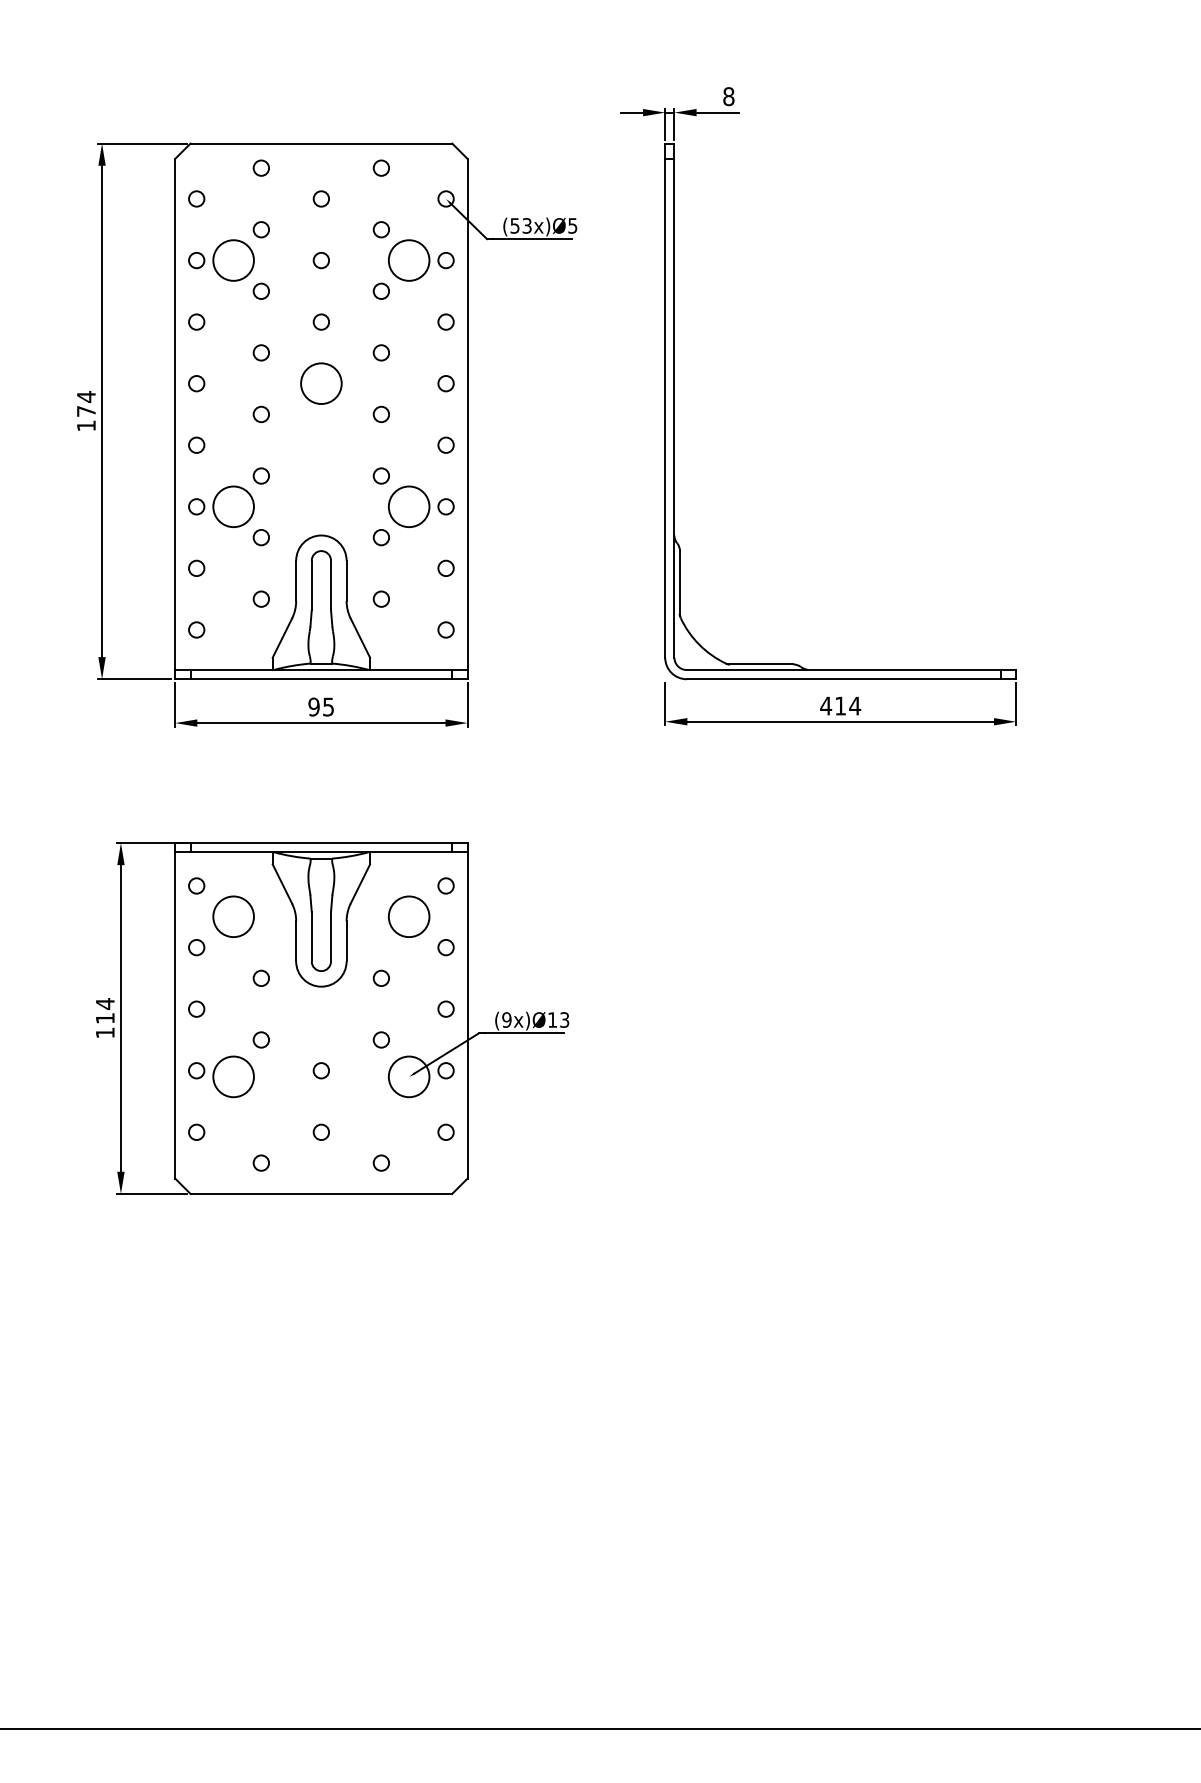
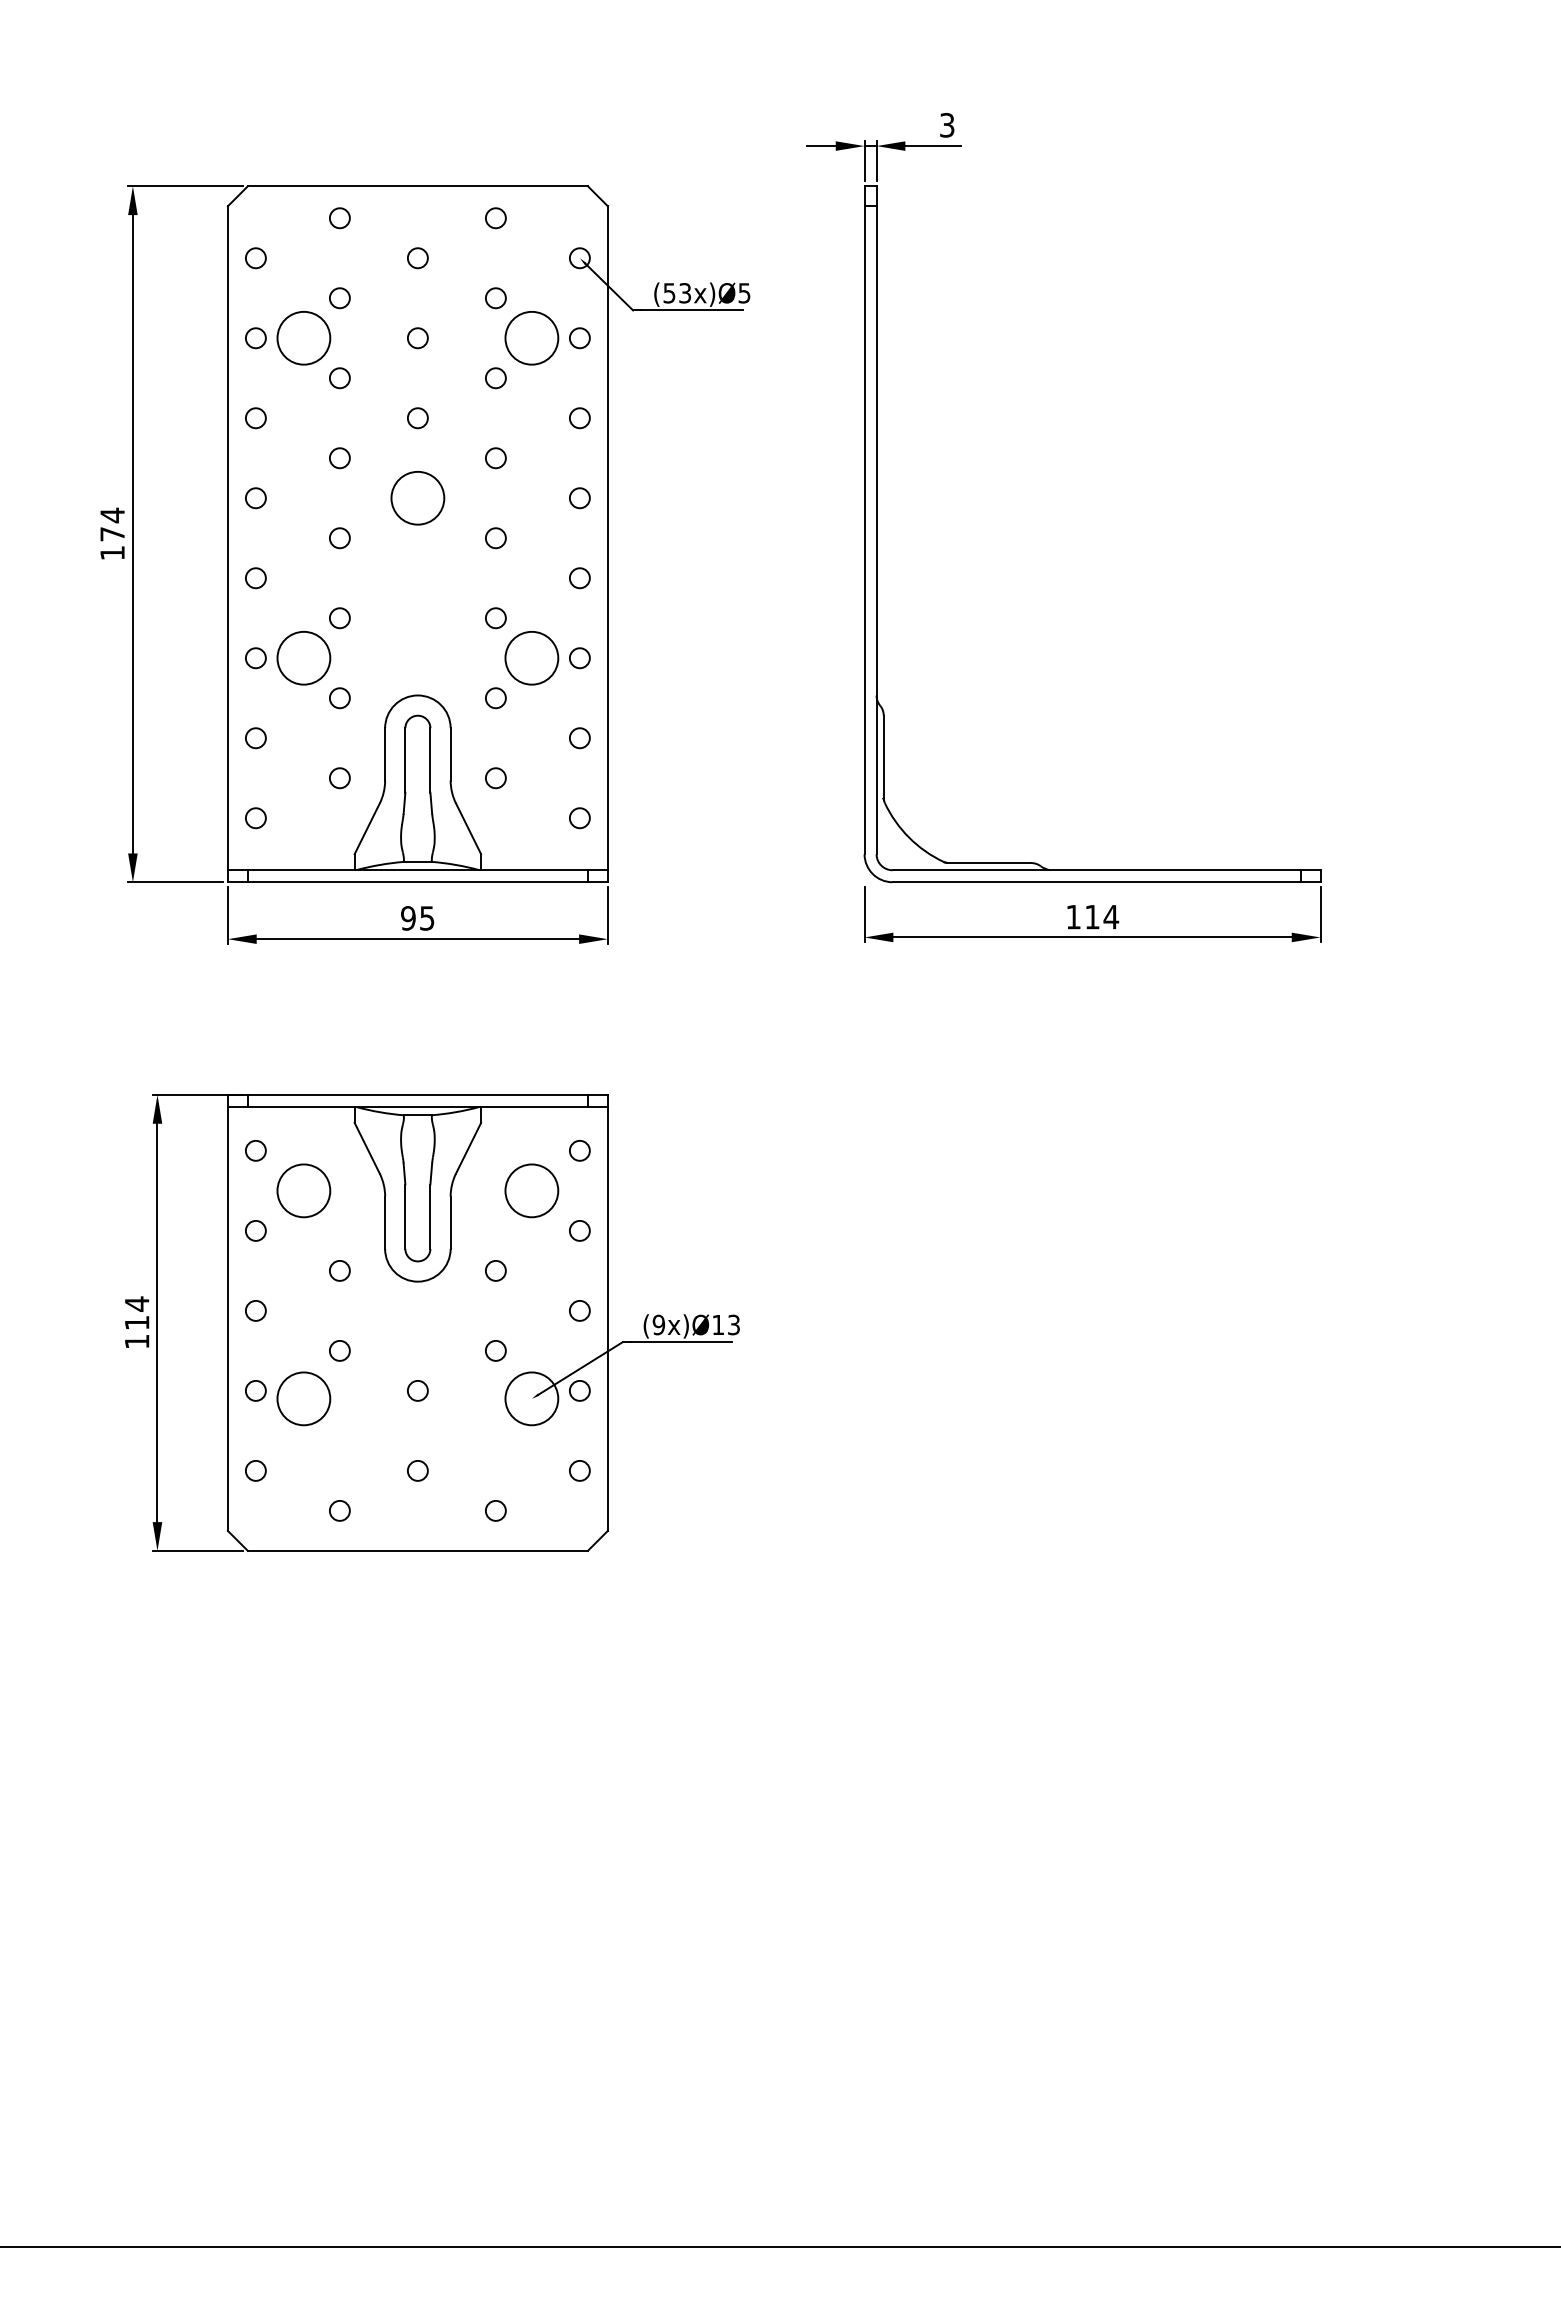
text: (729, 96) -> (947, 125), 8 -> 3
text: (826, 706) -> (1073, 917), 414 -> 114

